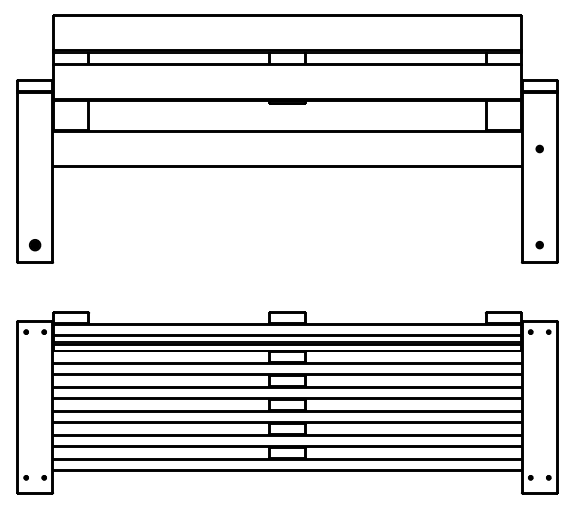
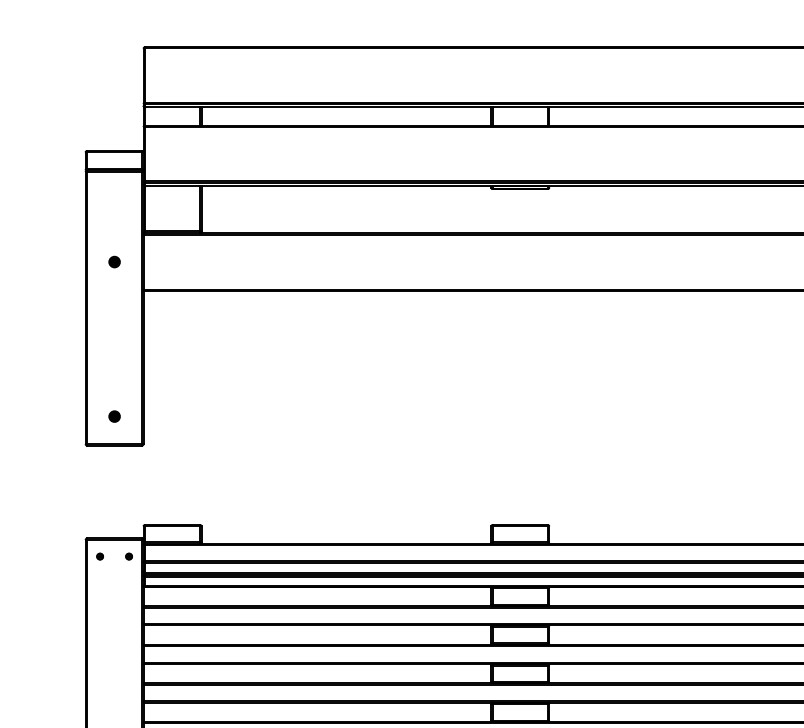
part: (35, 148) -> (115, 261), added
part: (35, 244) -> (115, 415), size x0.62

